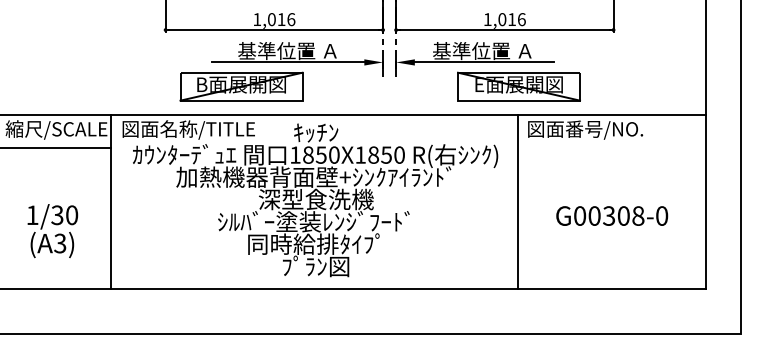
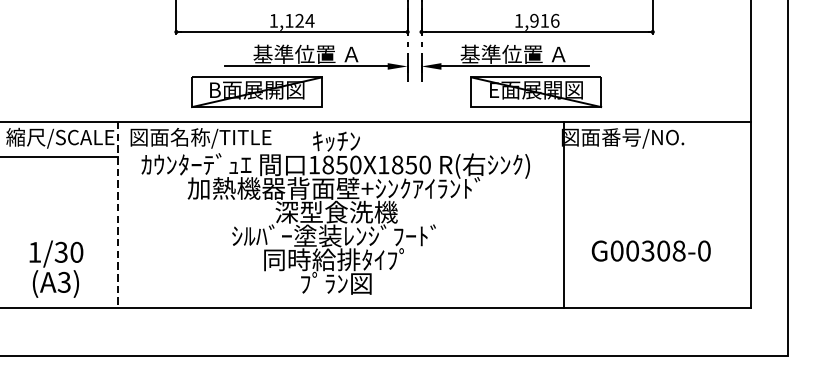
text: (281, 19) -> (299, 20), 1,016 -> 1,124
text: (502, 19) -> (534, 20), 1,016 -> 1,916
part: (518, 86) -> (535, 92), moved
line: (517, 201) -> (563, 214), moved
line: (110, 202) -> (117, 215), solid -> dashed
text: (612, 215) -> (651, 250), moved
text: (52, 231) -> (56, 269), moved

